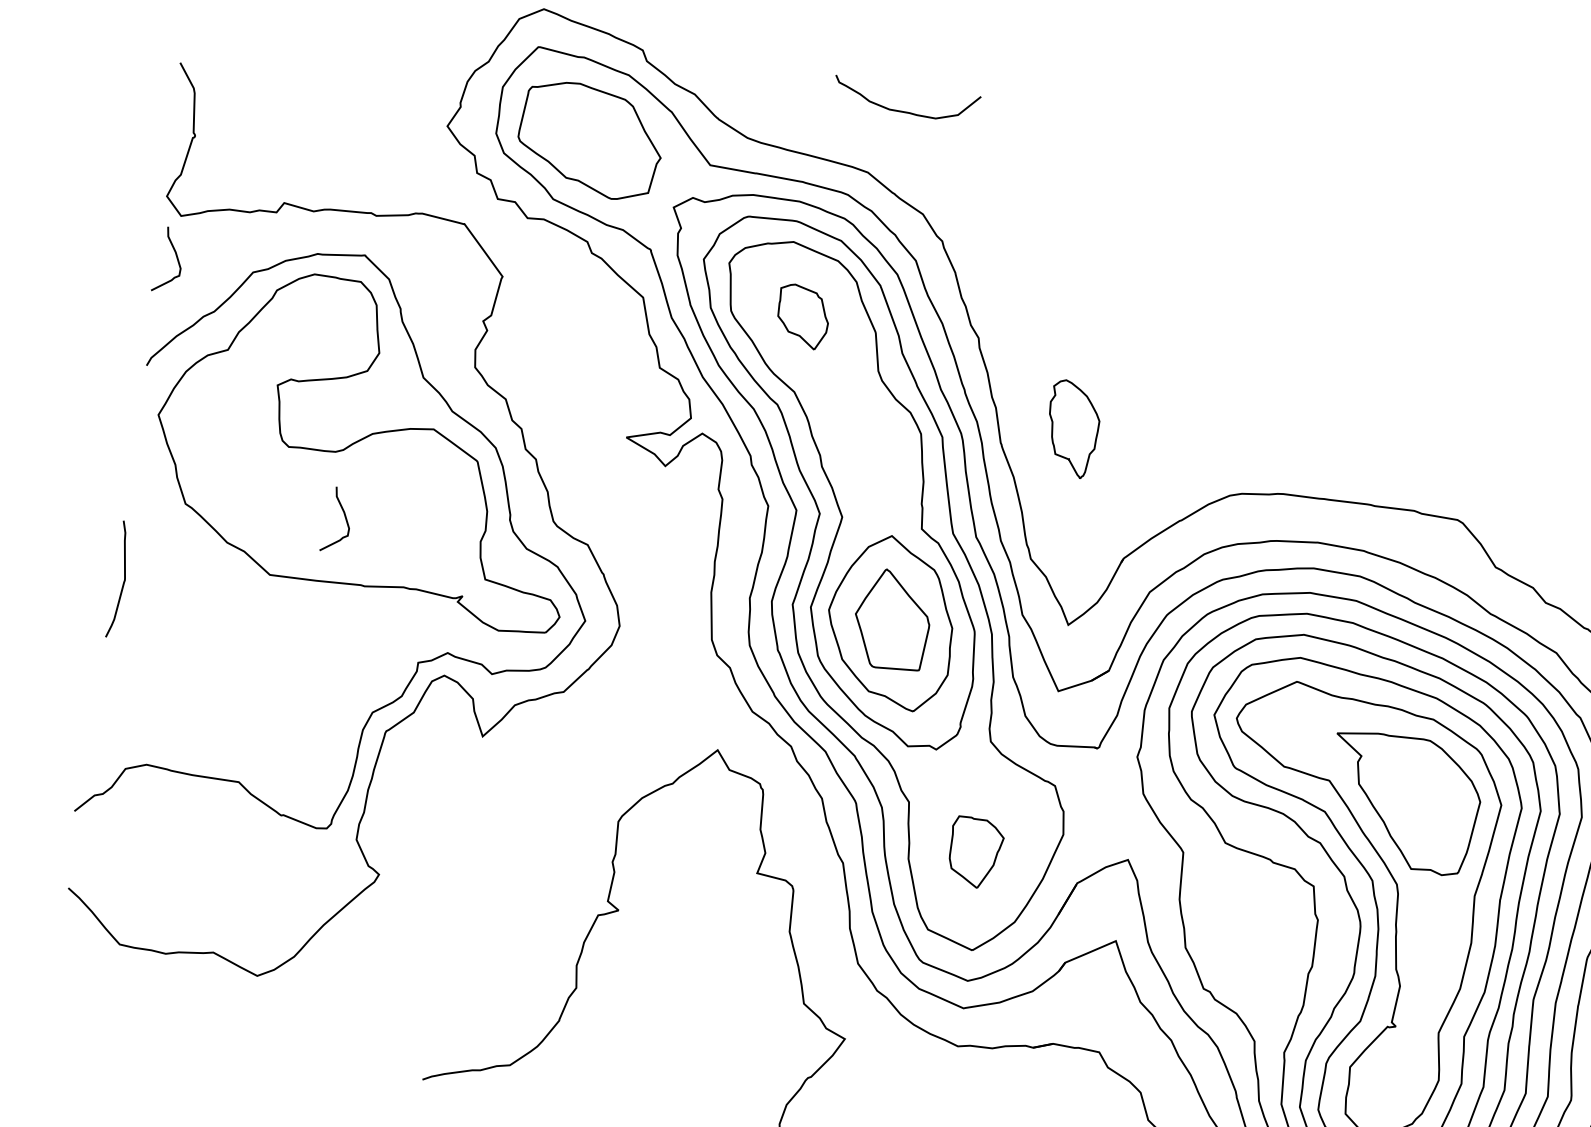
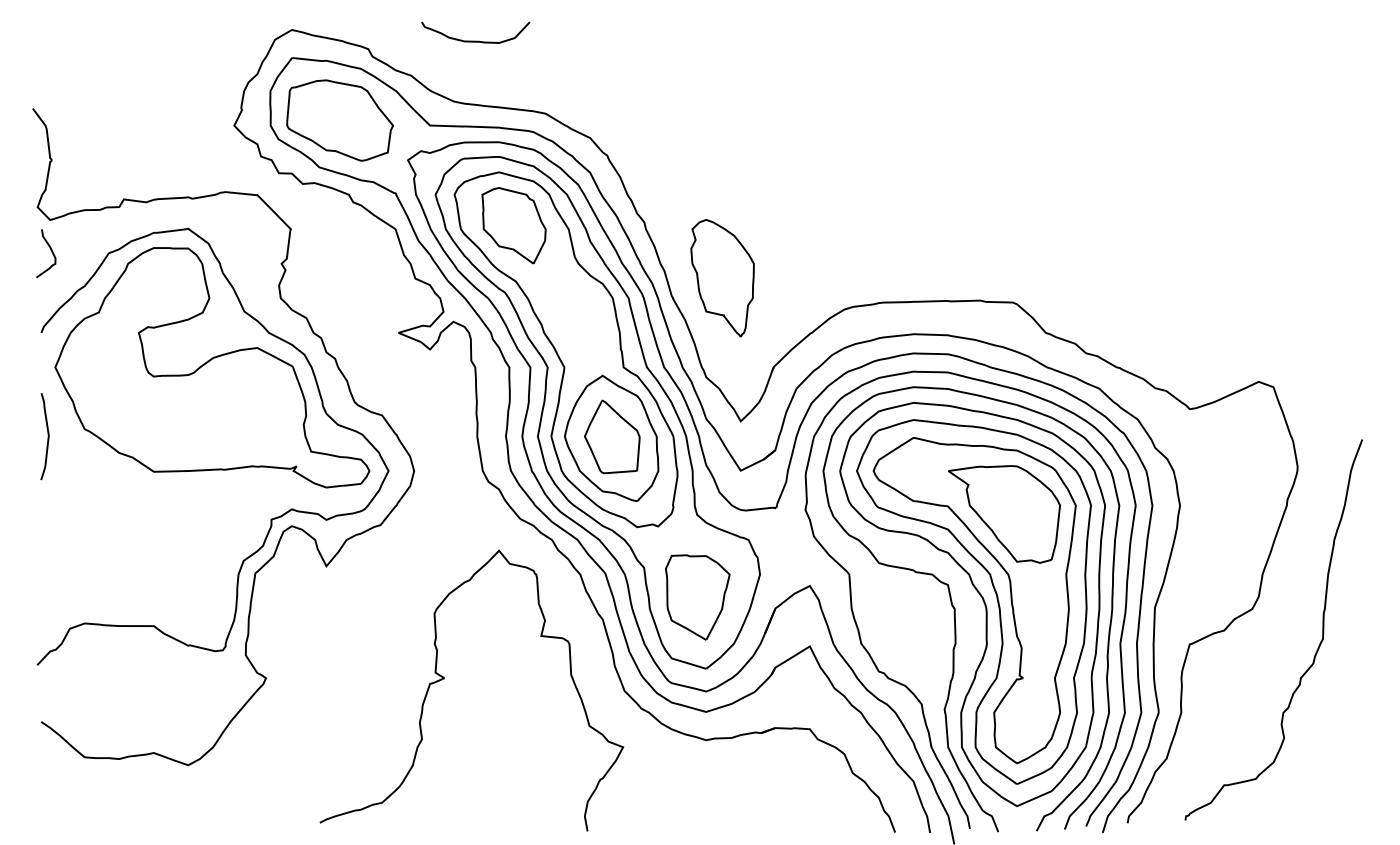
curve: (904, 110) -> (475, 40), moved
part: (802, 316) -> (513, 225), size x1.67
part: (1072, 429) -> (722, 278), size x1.67
curve: (343, 516) -> (201, 421), removed
curve: (123, 580) -> (47, 436), moved
part: (974, 852) -> (697, 597), size x1.67

